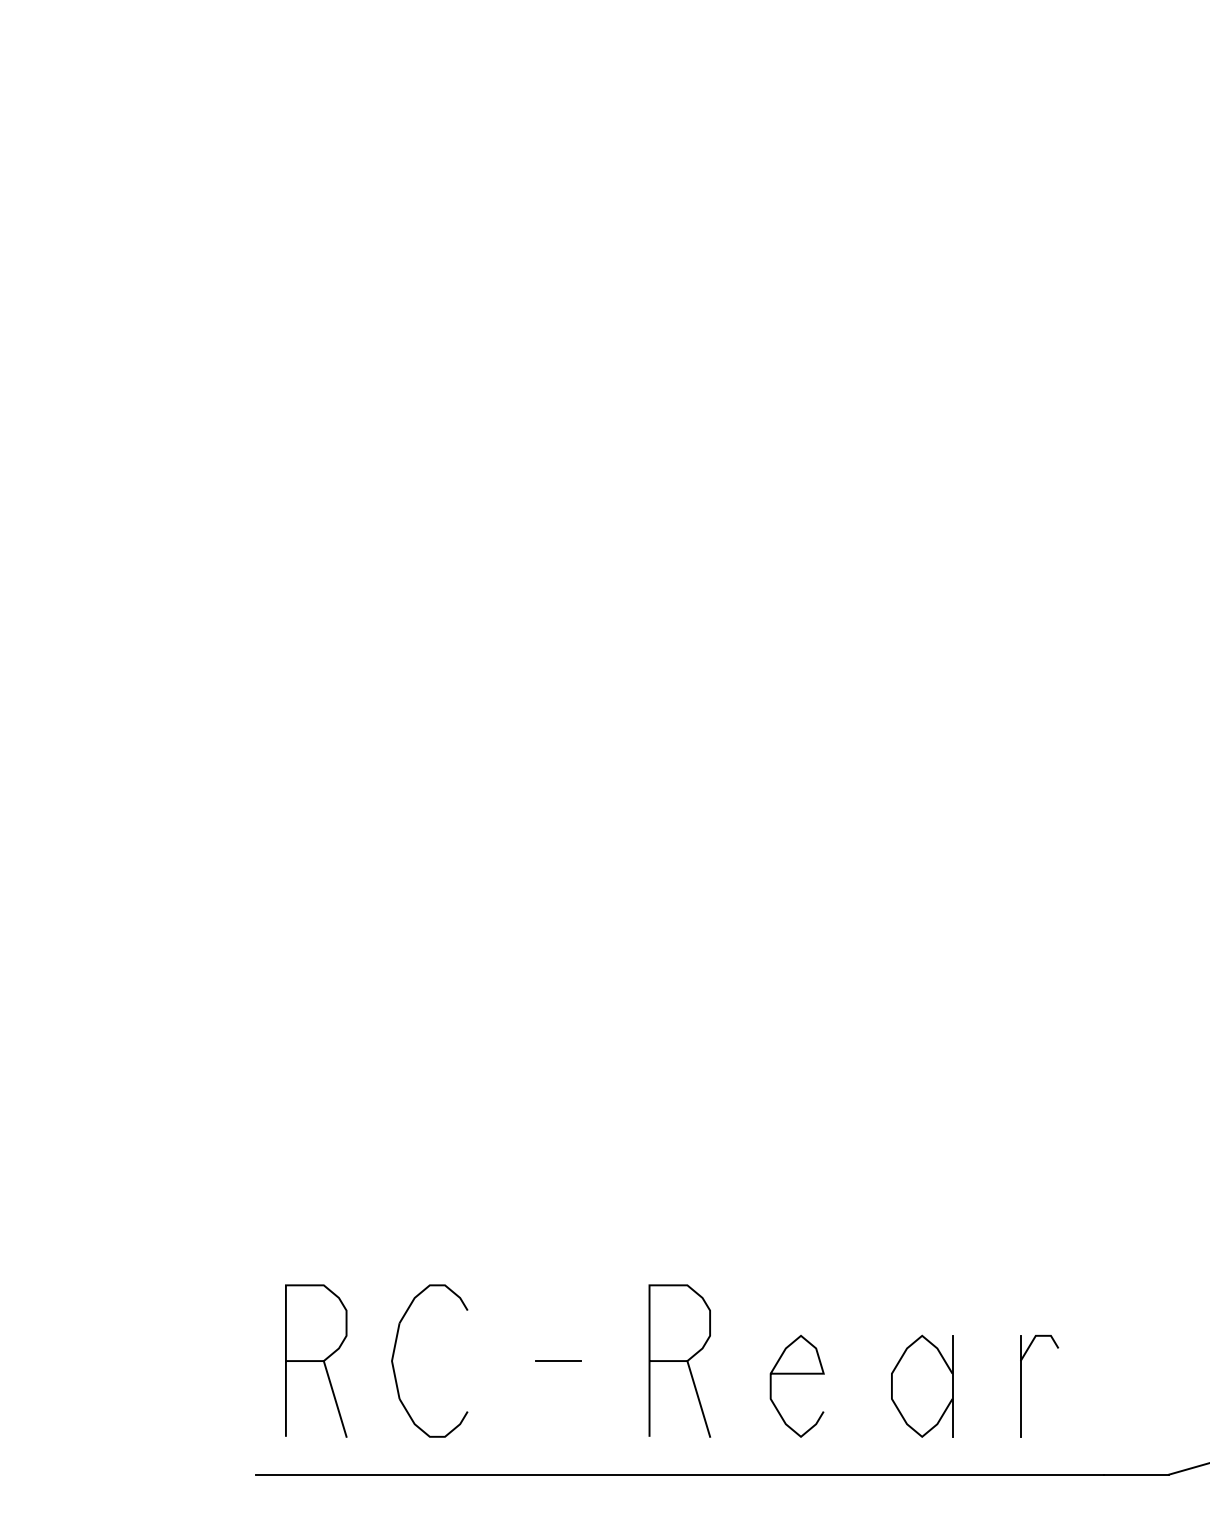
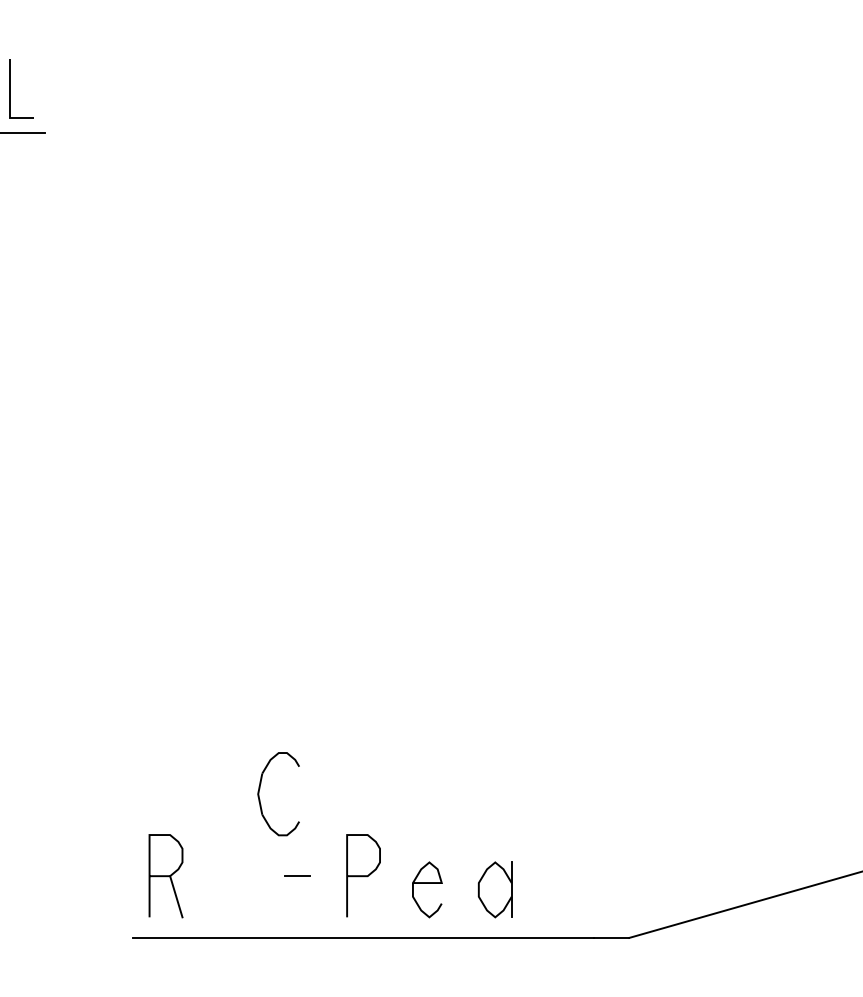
part: (396, 1370) -> (260, 799), moved
part: (1021, 1385) -> (549, 889), removed
line: (698, 1398) -> (373, 896), removed

